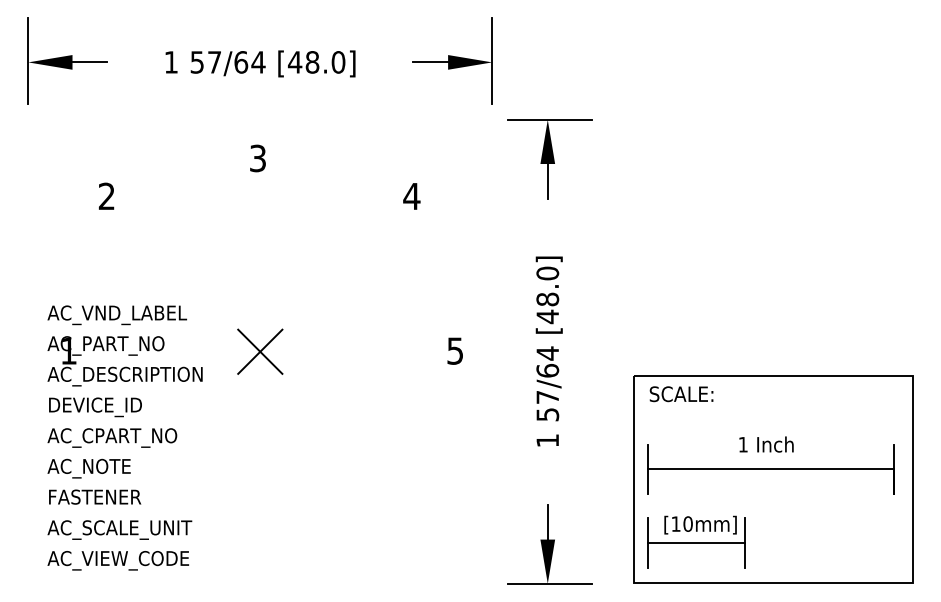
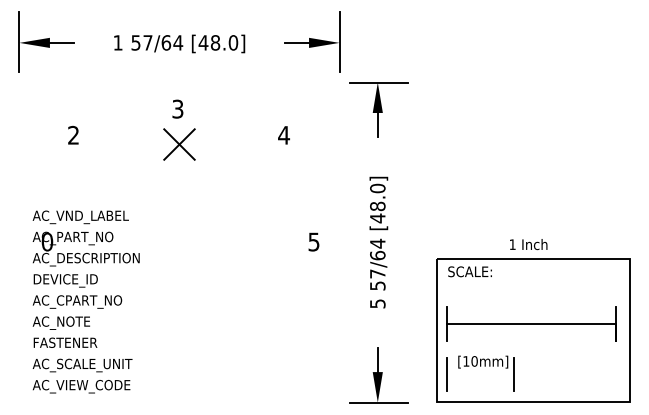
text: (68, 351) -> (47, 242), 1 -> 0
part: (260, 351) -> (179, 144), moved
text: (547, 440) -> (377, 303), 1 -> 5
text: (766, 444) -> (528, 244), moved
line: (696, 543) -> (480, 374), removed

